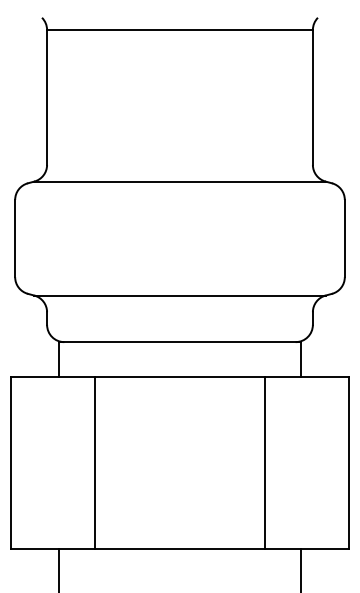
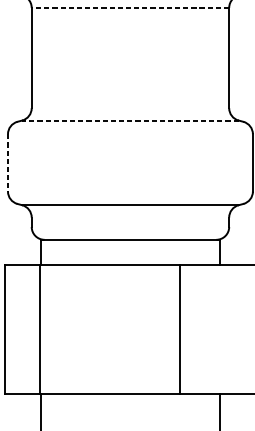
line: (179, 29) -> (130, 7), solid -> dashed
line: (179, 181) -> (130, 120), solid -> dashed
line: (15, 238) -> (8, 162), solid -> dashed
line: (95, 462) -> (40, 329), moved
line: (264, 462) -> (179, 329), moved

